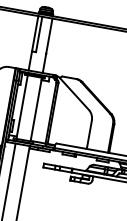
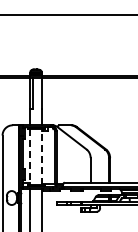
line: (21, 107) -> (29, 157), solid -> dashed
line: (36, 110) -> (42, 157), solid -> dashed

